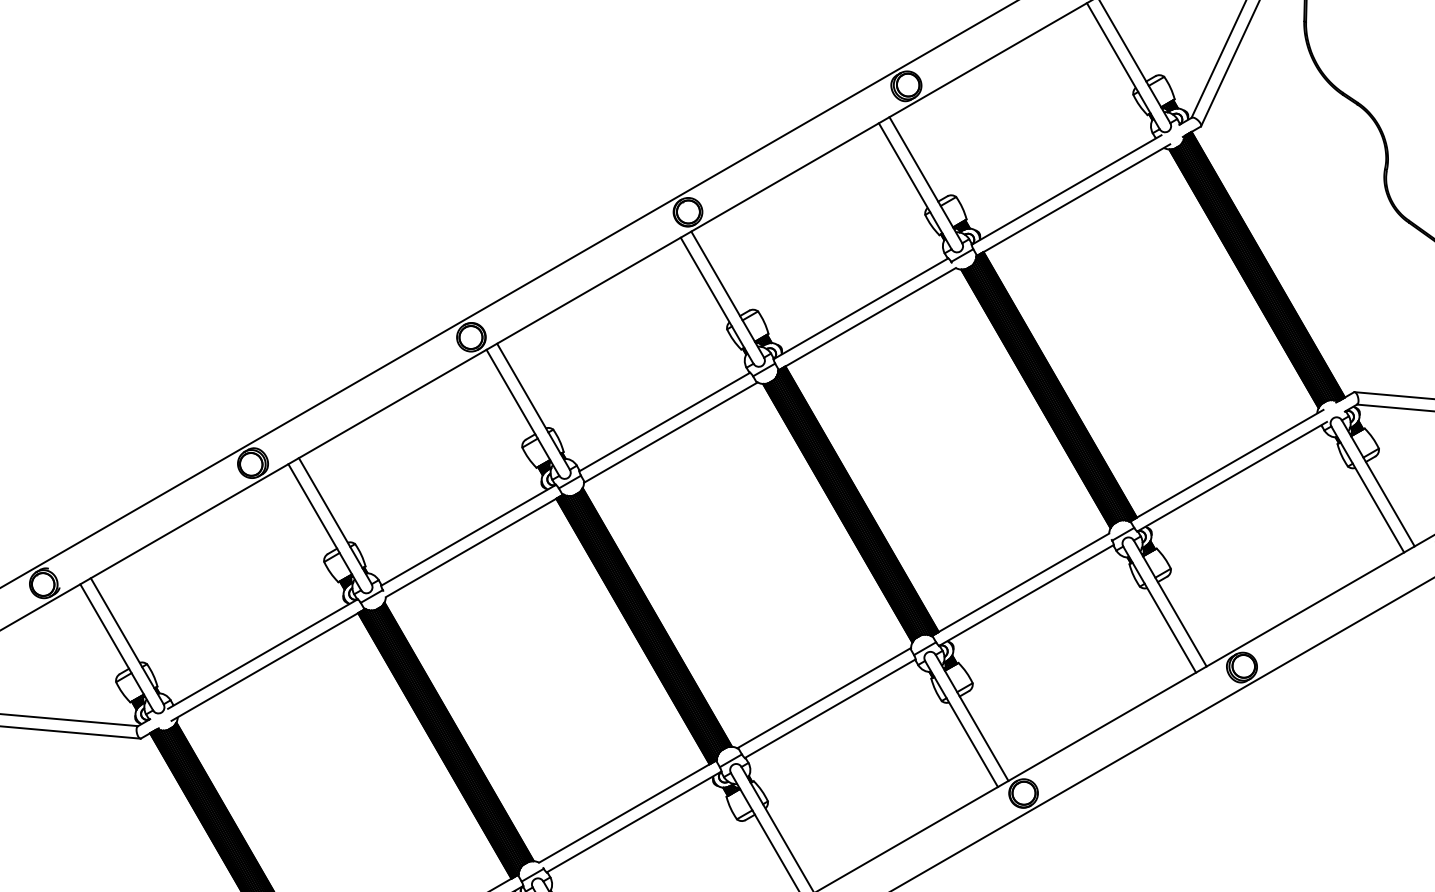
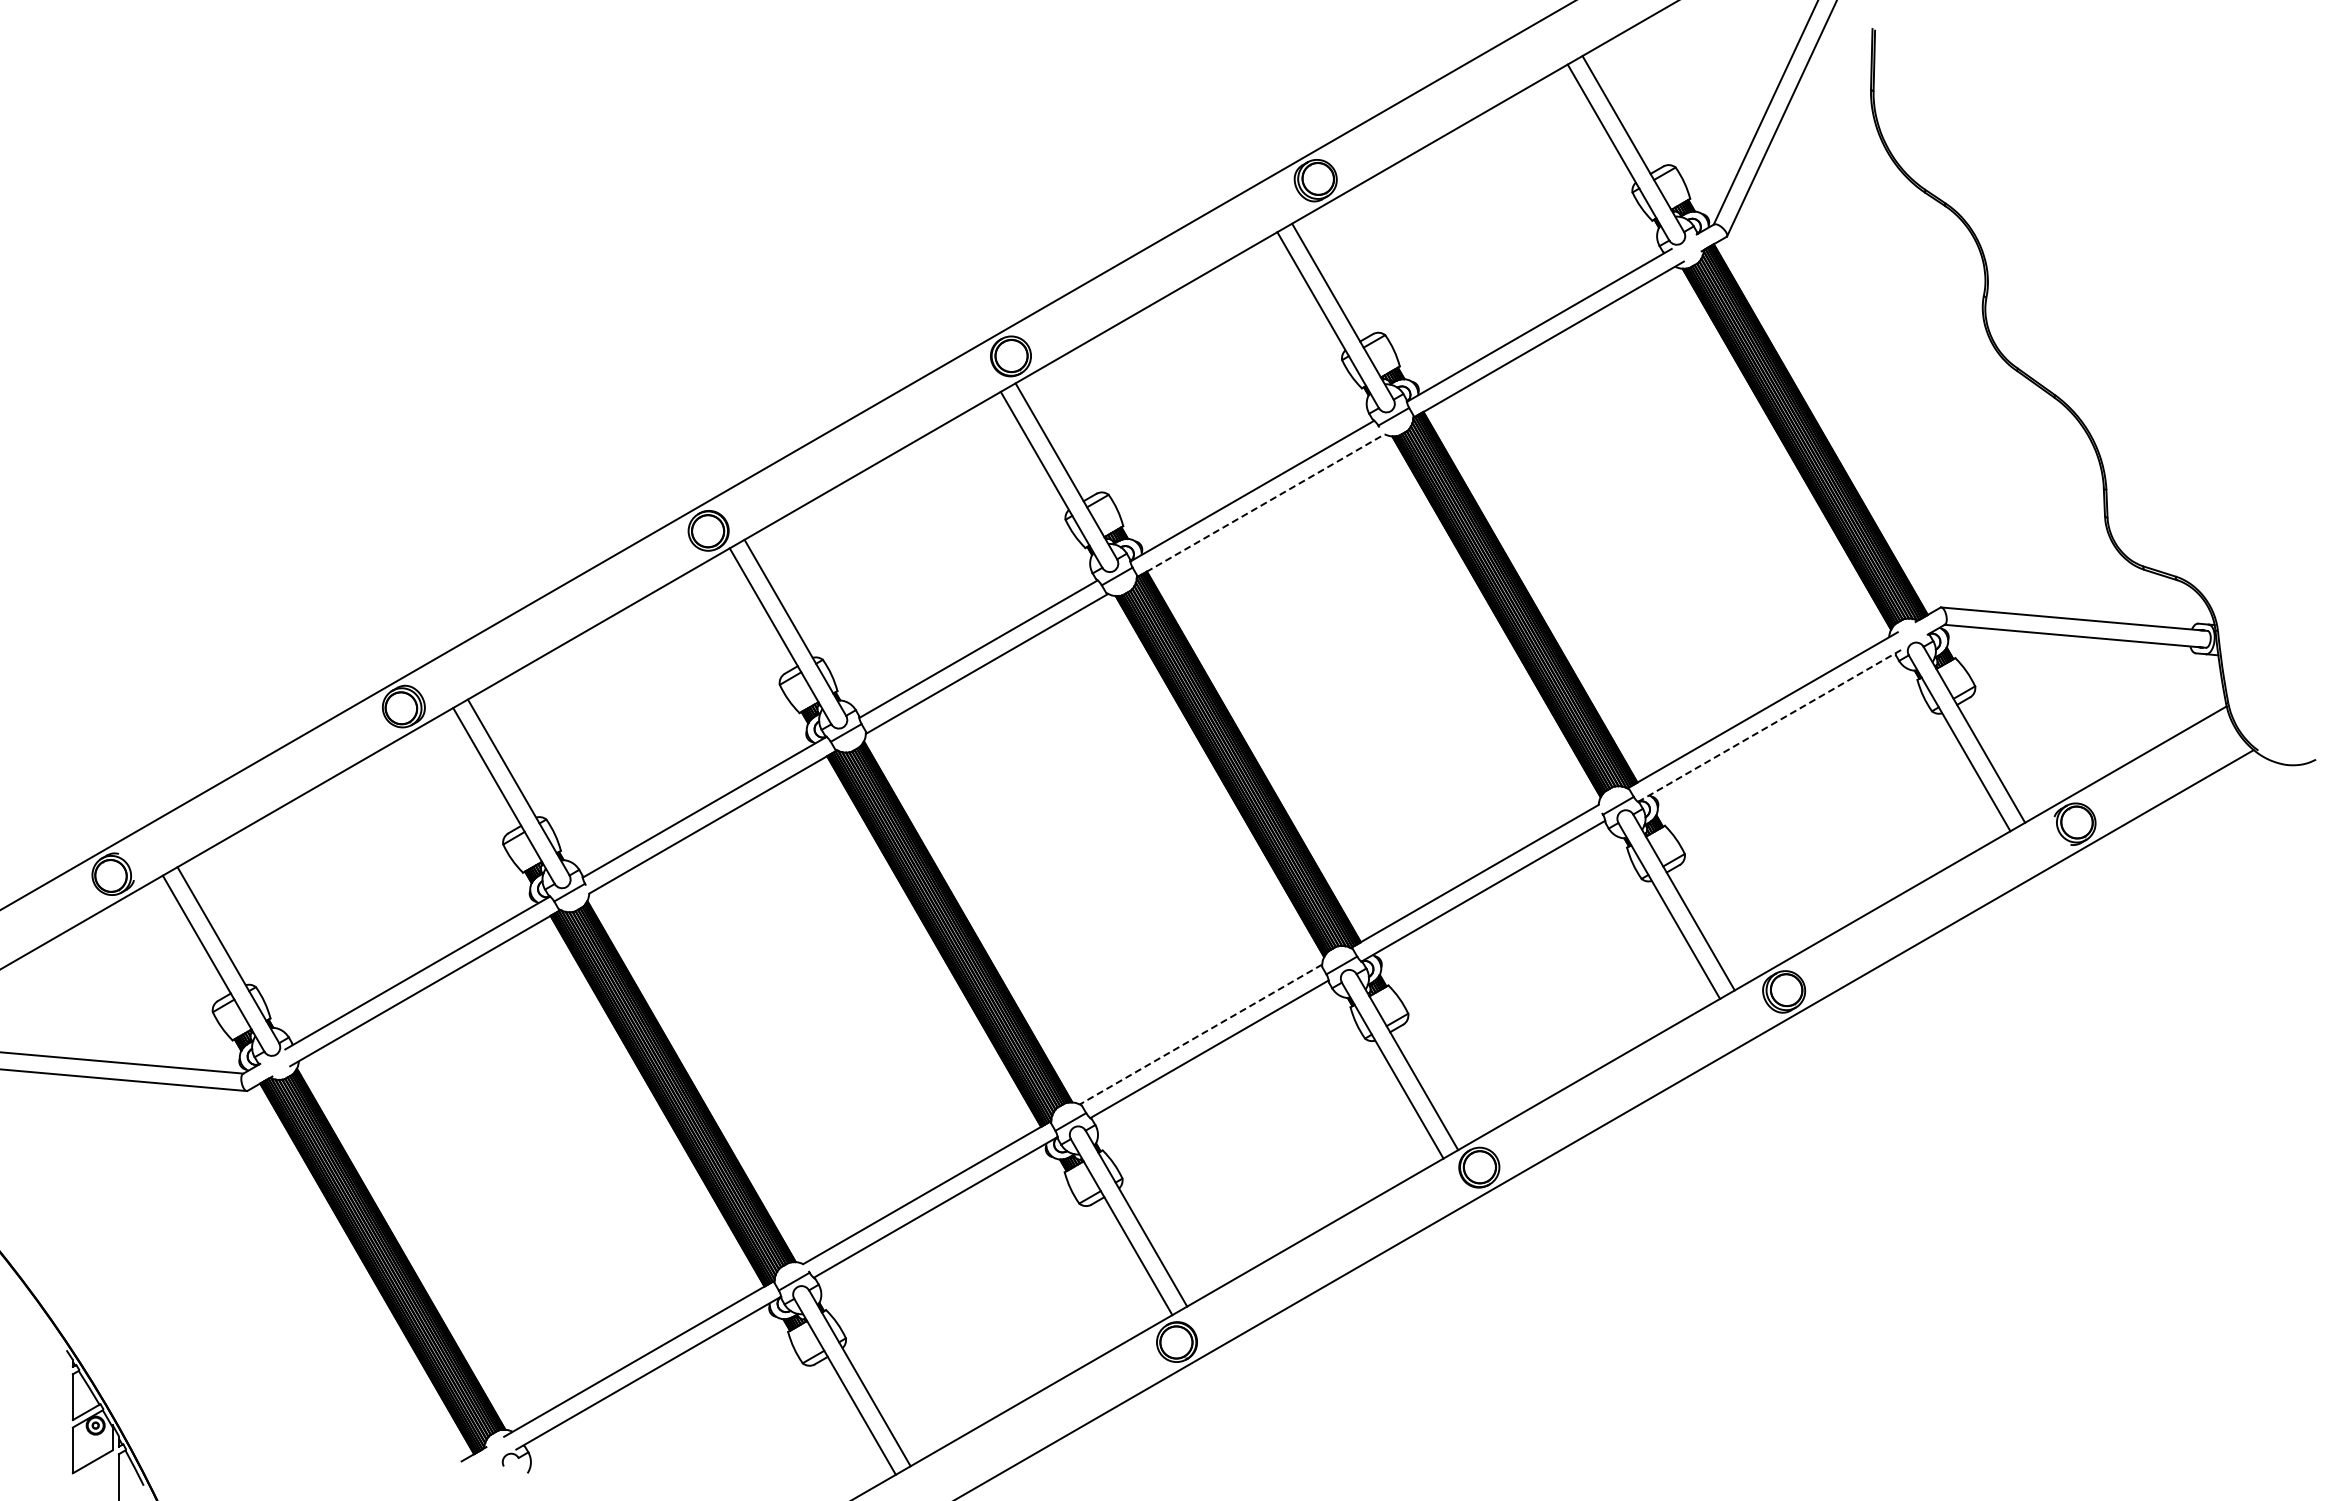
line: (867, 319) -> (1261, 505), solid -> dashed
line: (1232, 476) -> (1770, 725), solid -> dashed
line: (824, 698) -> (1201, 1034), solid -> dashed

